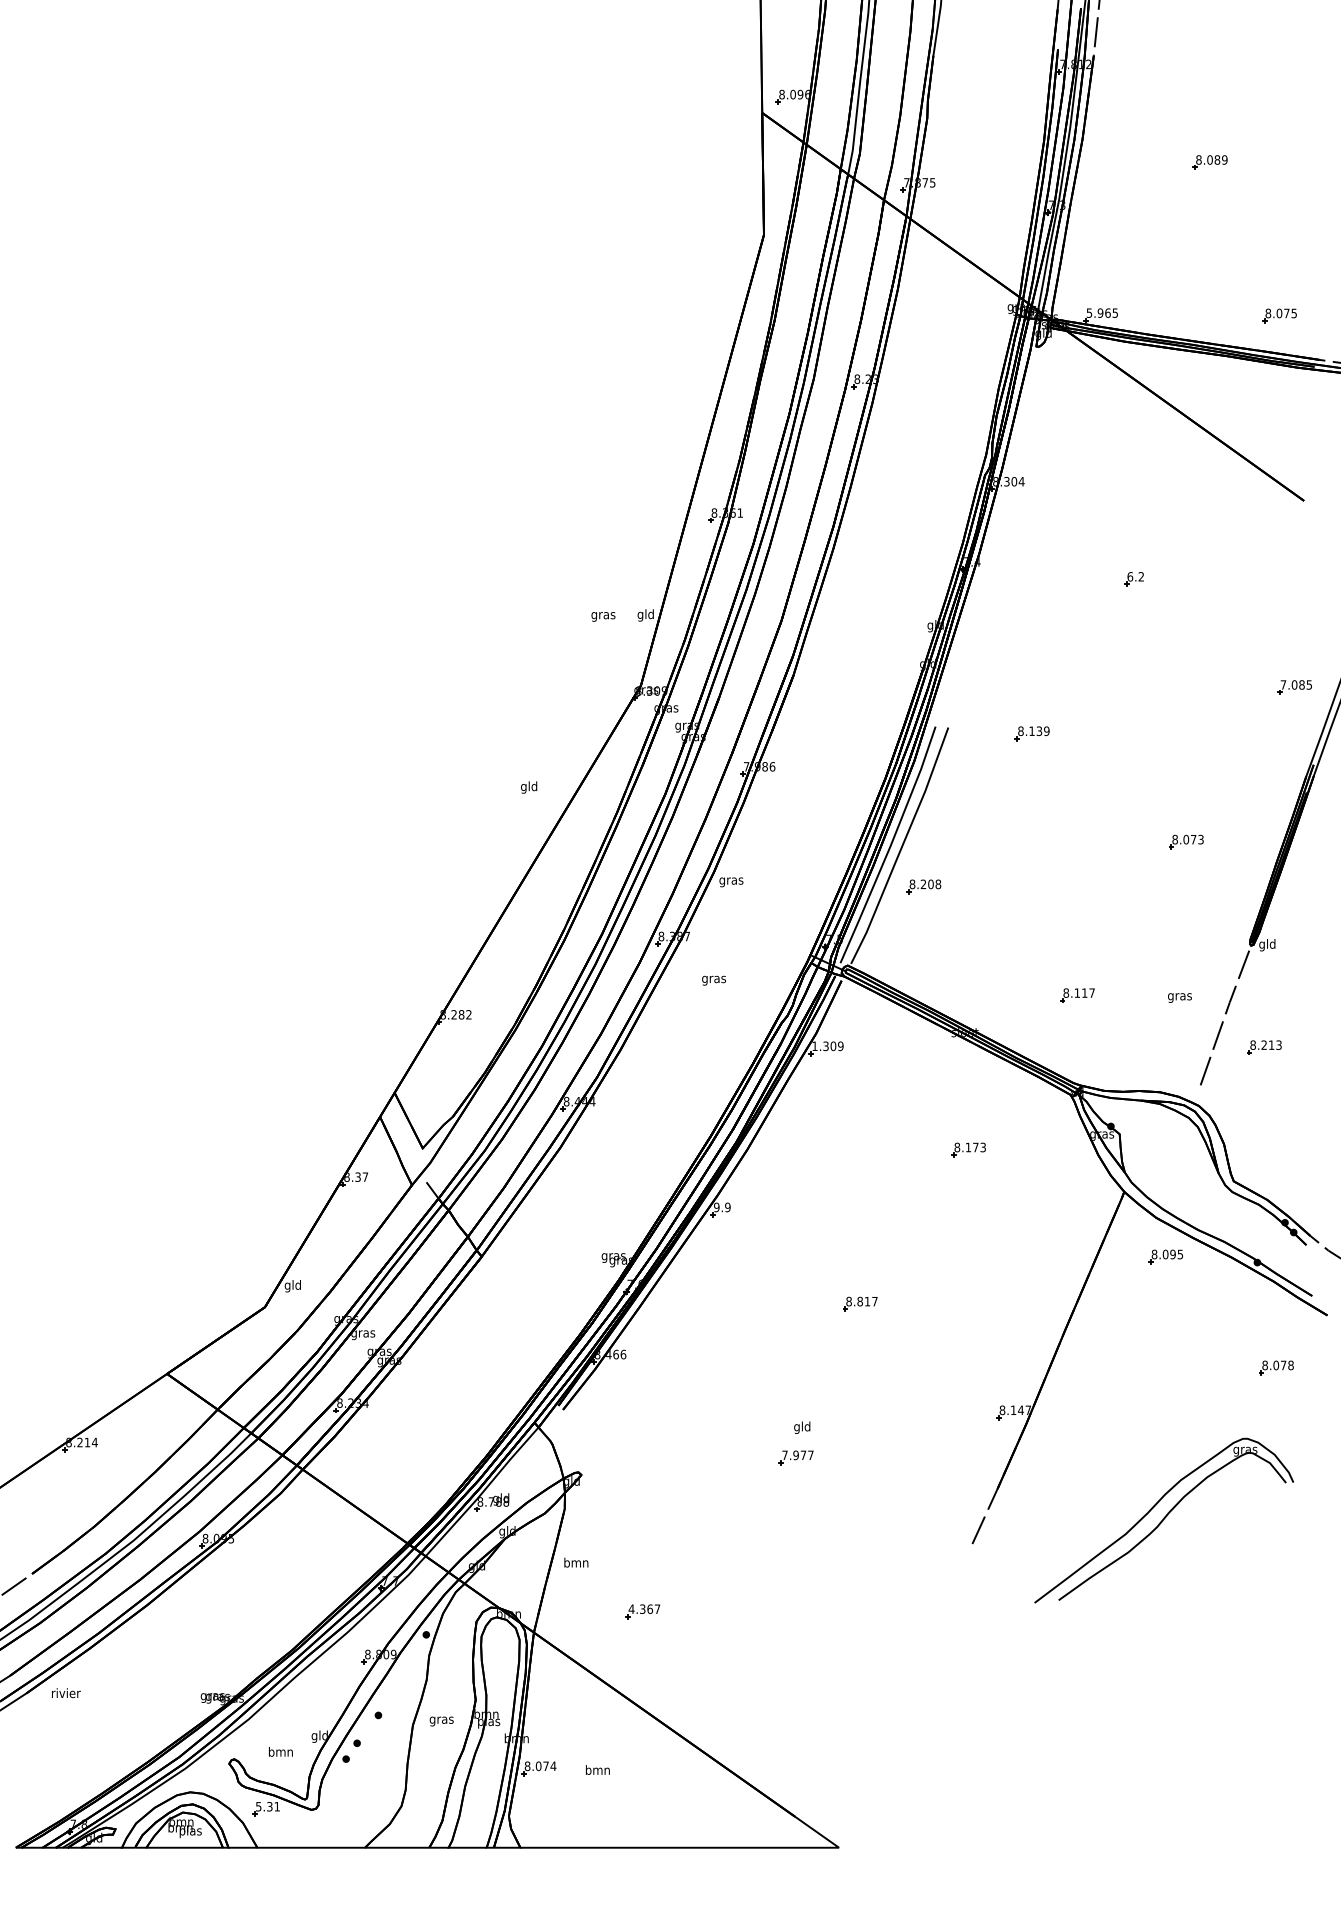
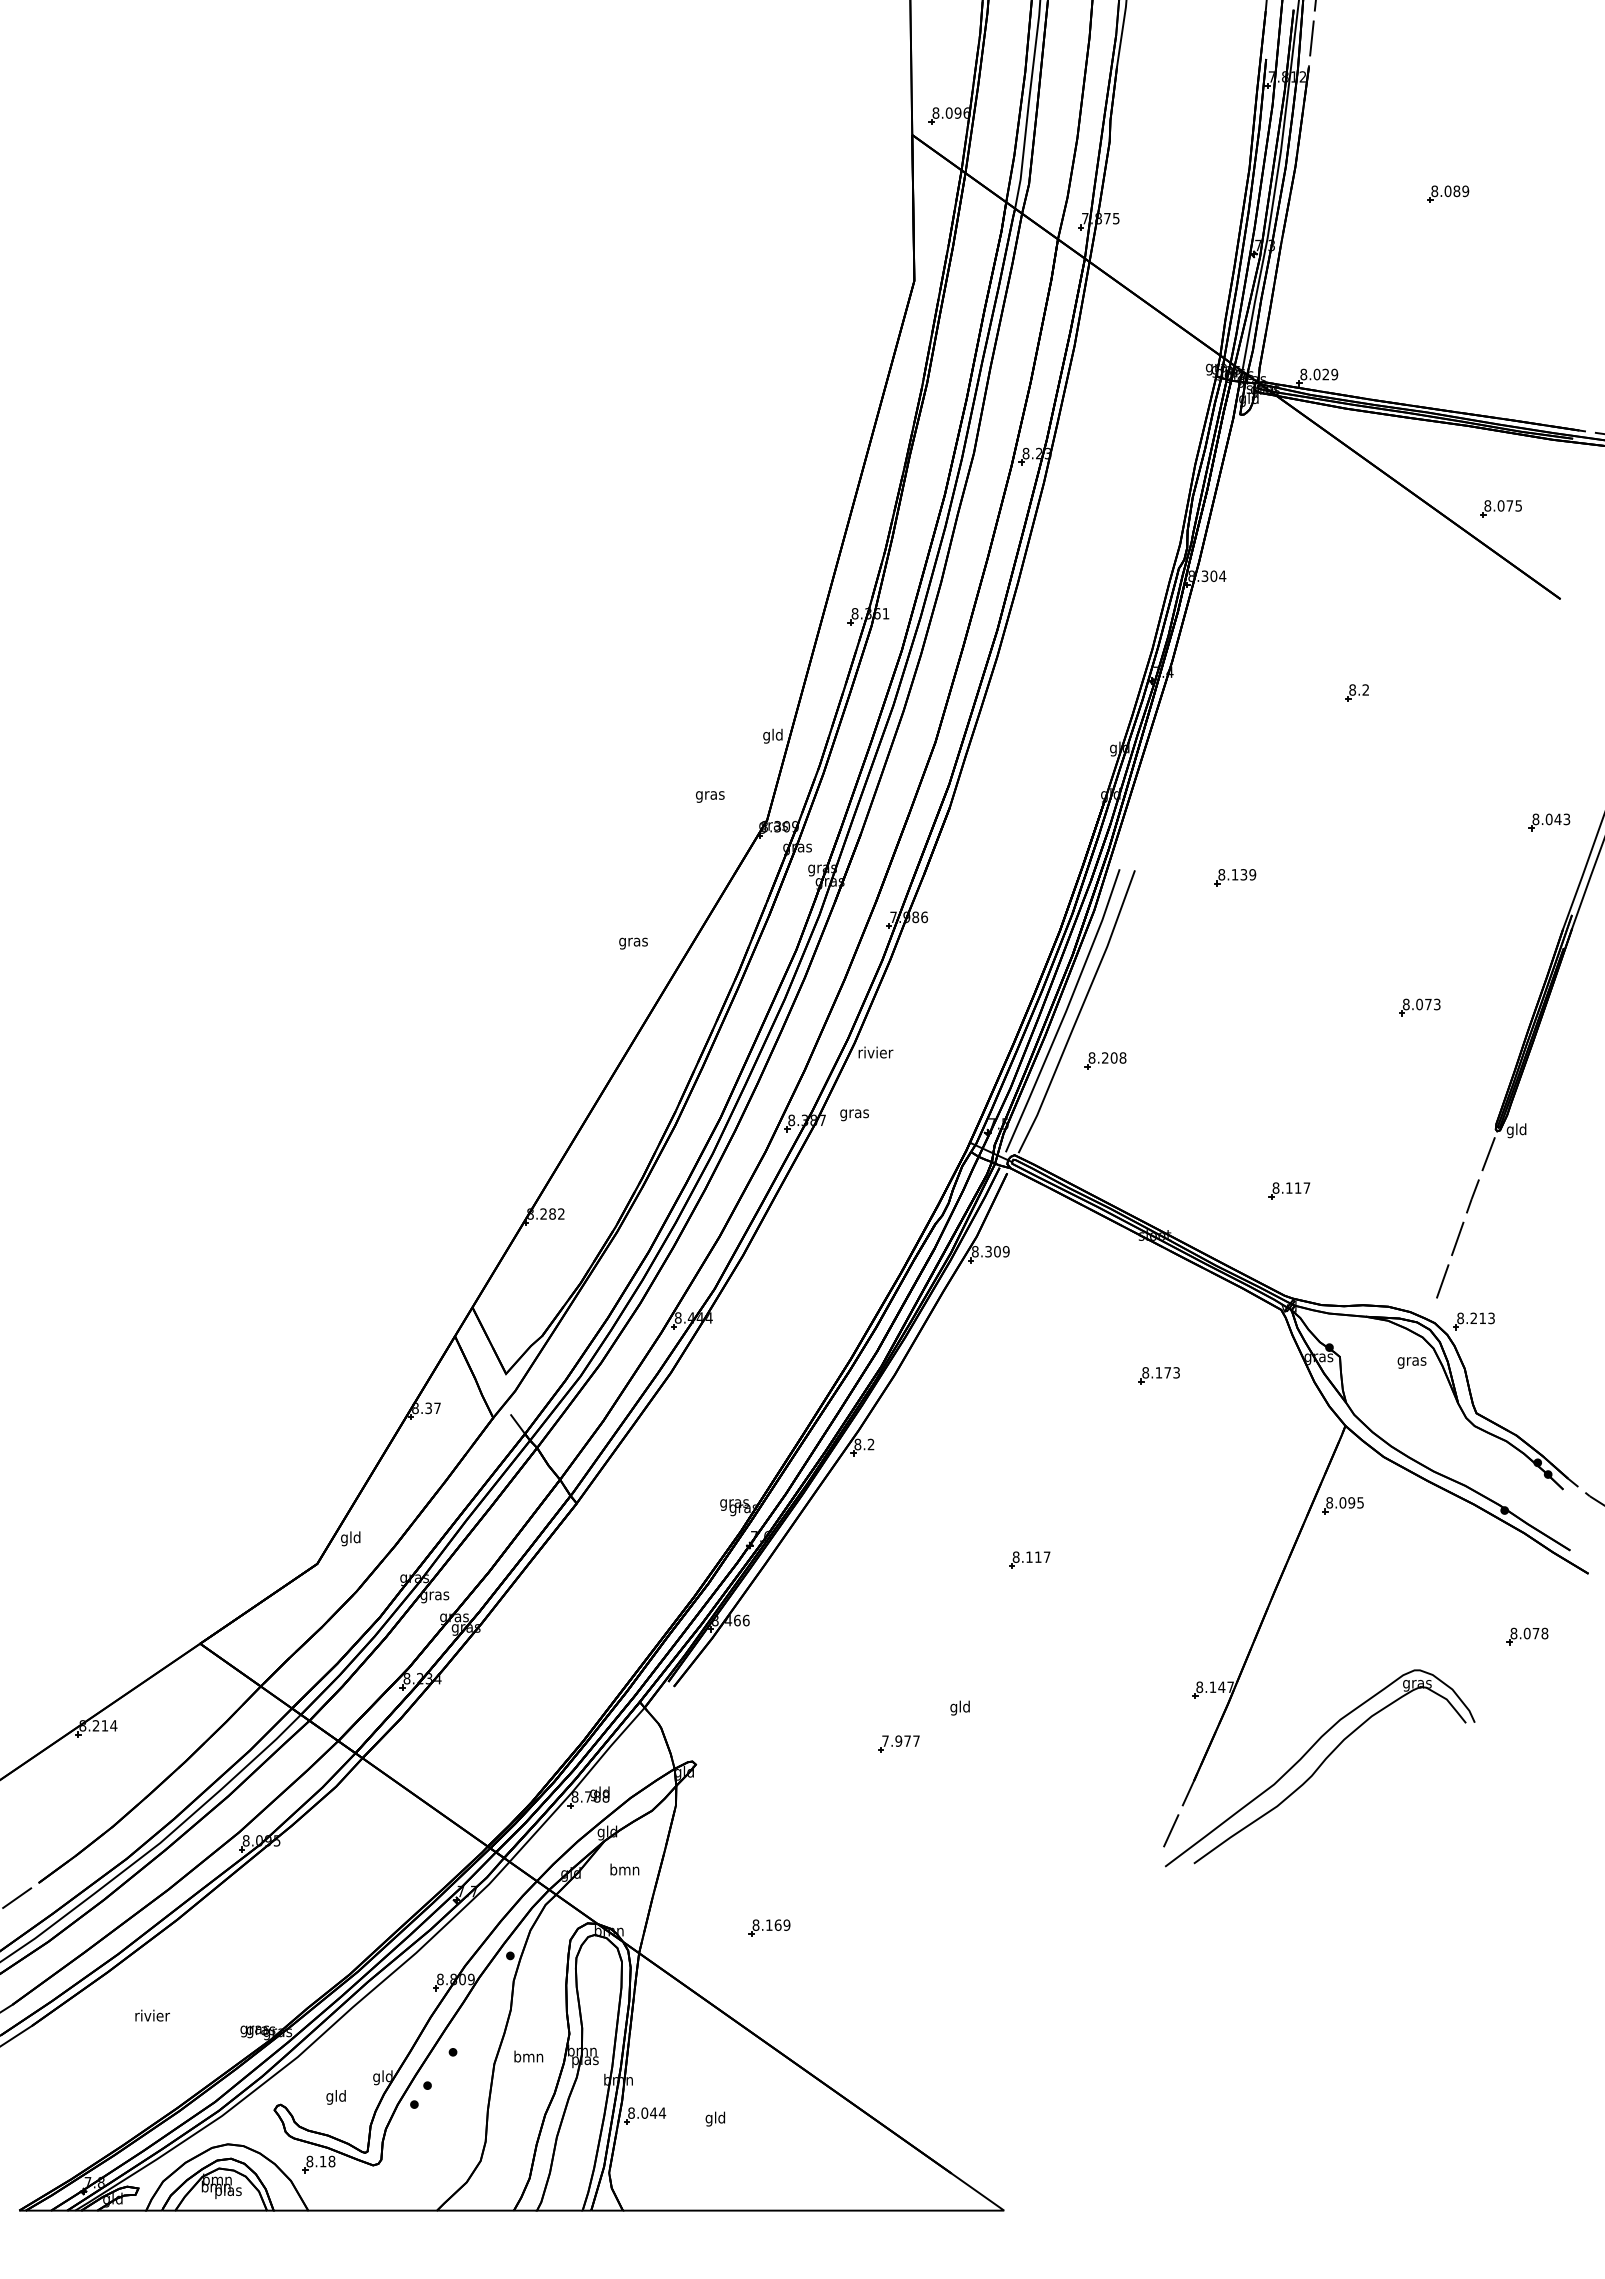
text: (1102, 313) -> (1319, 374), 5.965 -> 8.029
part: (1278, 315) -> (1500, 508), moved
text: (1130, 576) -> (1352, 689), 6.2 -> 8.2
text: (603, 616) -> (710, 796), moved
text: (1296, 685) -> (1551, 819), 7.085 -> 8.043
text: (529, 787) -> (633, 941), gld -> gras
text: (731, 880) -> (875, 1053), gras -> rivier
text: (713, 980) -> (854, 1115), moved
text: (1179, 997) -> (1411, 1362), moved
text: (815, 1046) -> (975, 1251), 1.309 -> 8.309
part: (1263, 1047) -> (1473, 1321), moved
text: (722, 1207) -> (864, 1444), 9.9 -> 8.2
part: (1165, 1256) -> (1342, 1505), moved
text: (860, 1301) -> (1029, 1556), 8.817 -> 8.117
part: (795, 1457) -> (898, 1743), moved
part: (1164, 1520) -> (1320, 1768), moved
text: (576, 1562) -> (624, 1869), moved
text: (644, 1608) -> (771, 1924), 4.367 -> 8.169
text: (66, 1693) -> (152, 2015), moved
text: (441, 1719) -> (528, 2057), gras -> bmn
text: (281, 1753) -> (336, 2097), bmn -> gld
text: (545, 1765) -> (653, 2112), 8.074 -> 8.044
text: (597, 1770) -> (715, 2118), bmn -> gld
text: (267, 1806) -> (320, 2161), 5.31 -> 8.18

